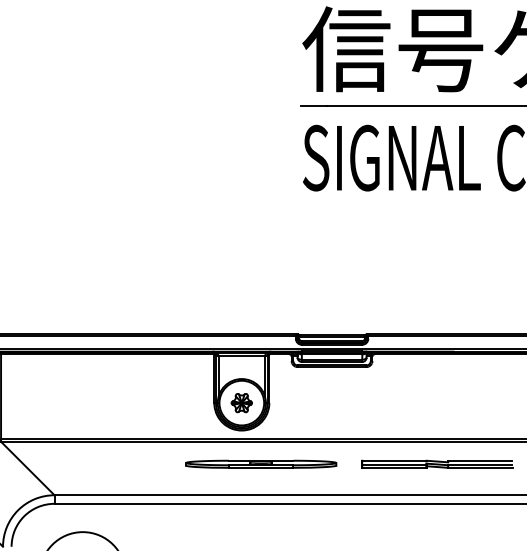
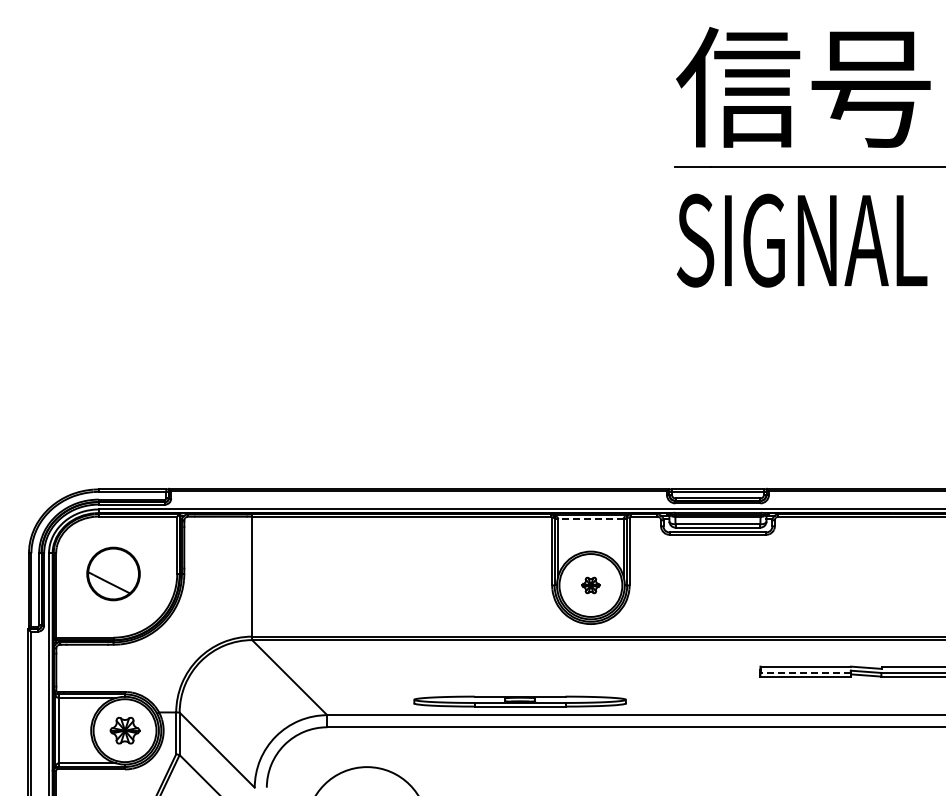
line: (241, 356) -> (590, 519), solid -> dashed
part: (241, 403) -> (590, 585), size x0.6
part: (260, 464) -> (519, 701), moved
line: (394, 464) -> (805, 672), solid -> dashed

